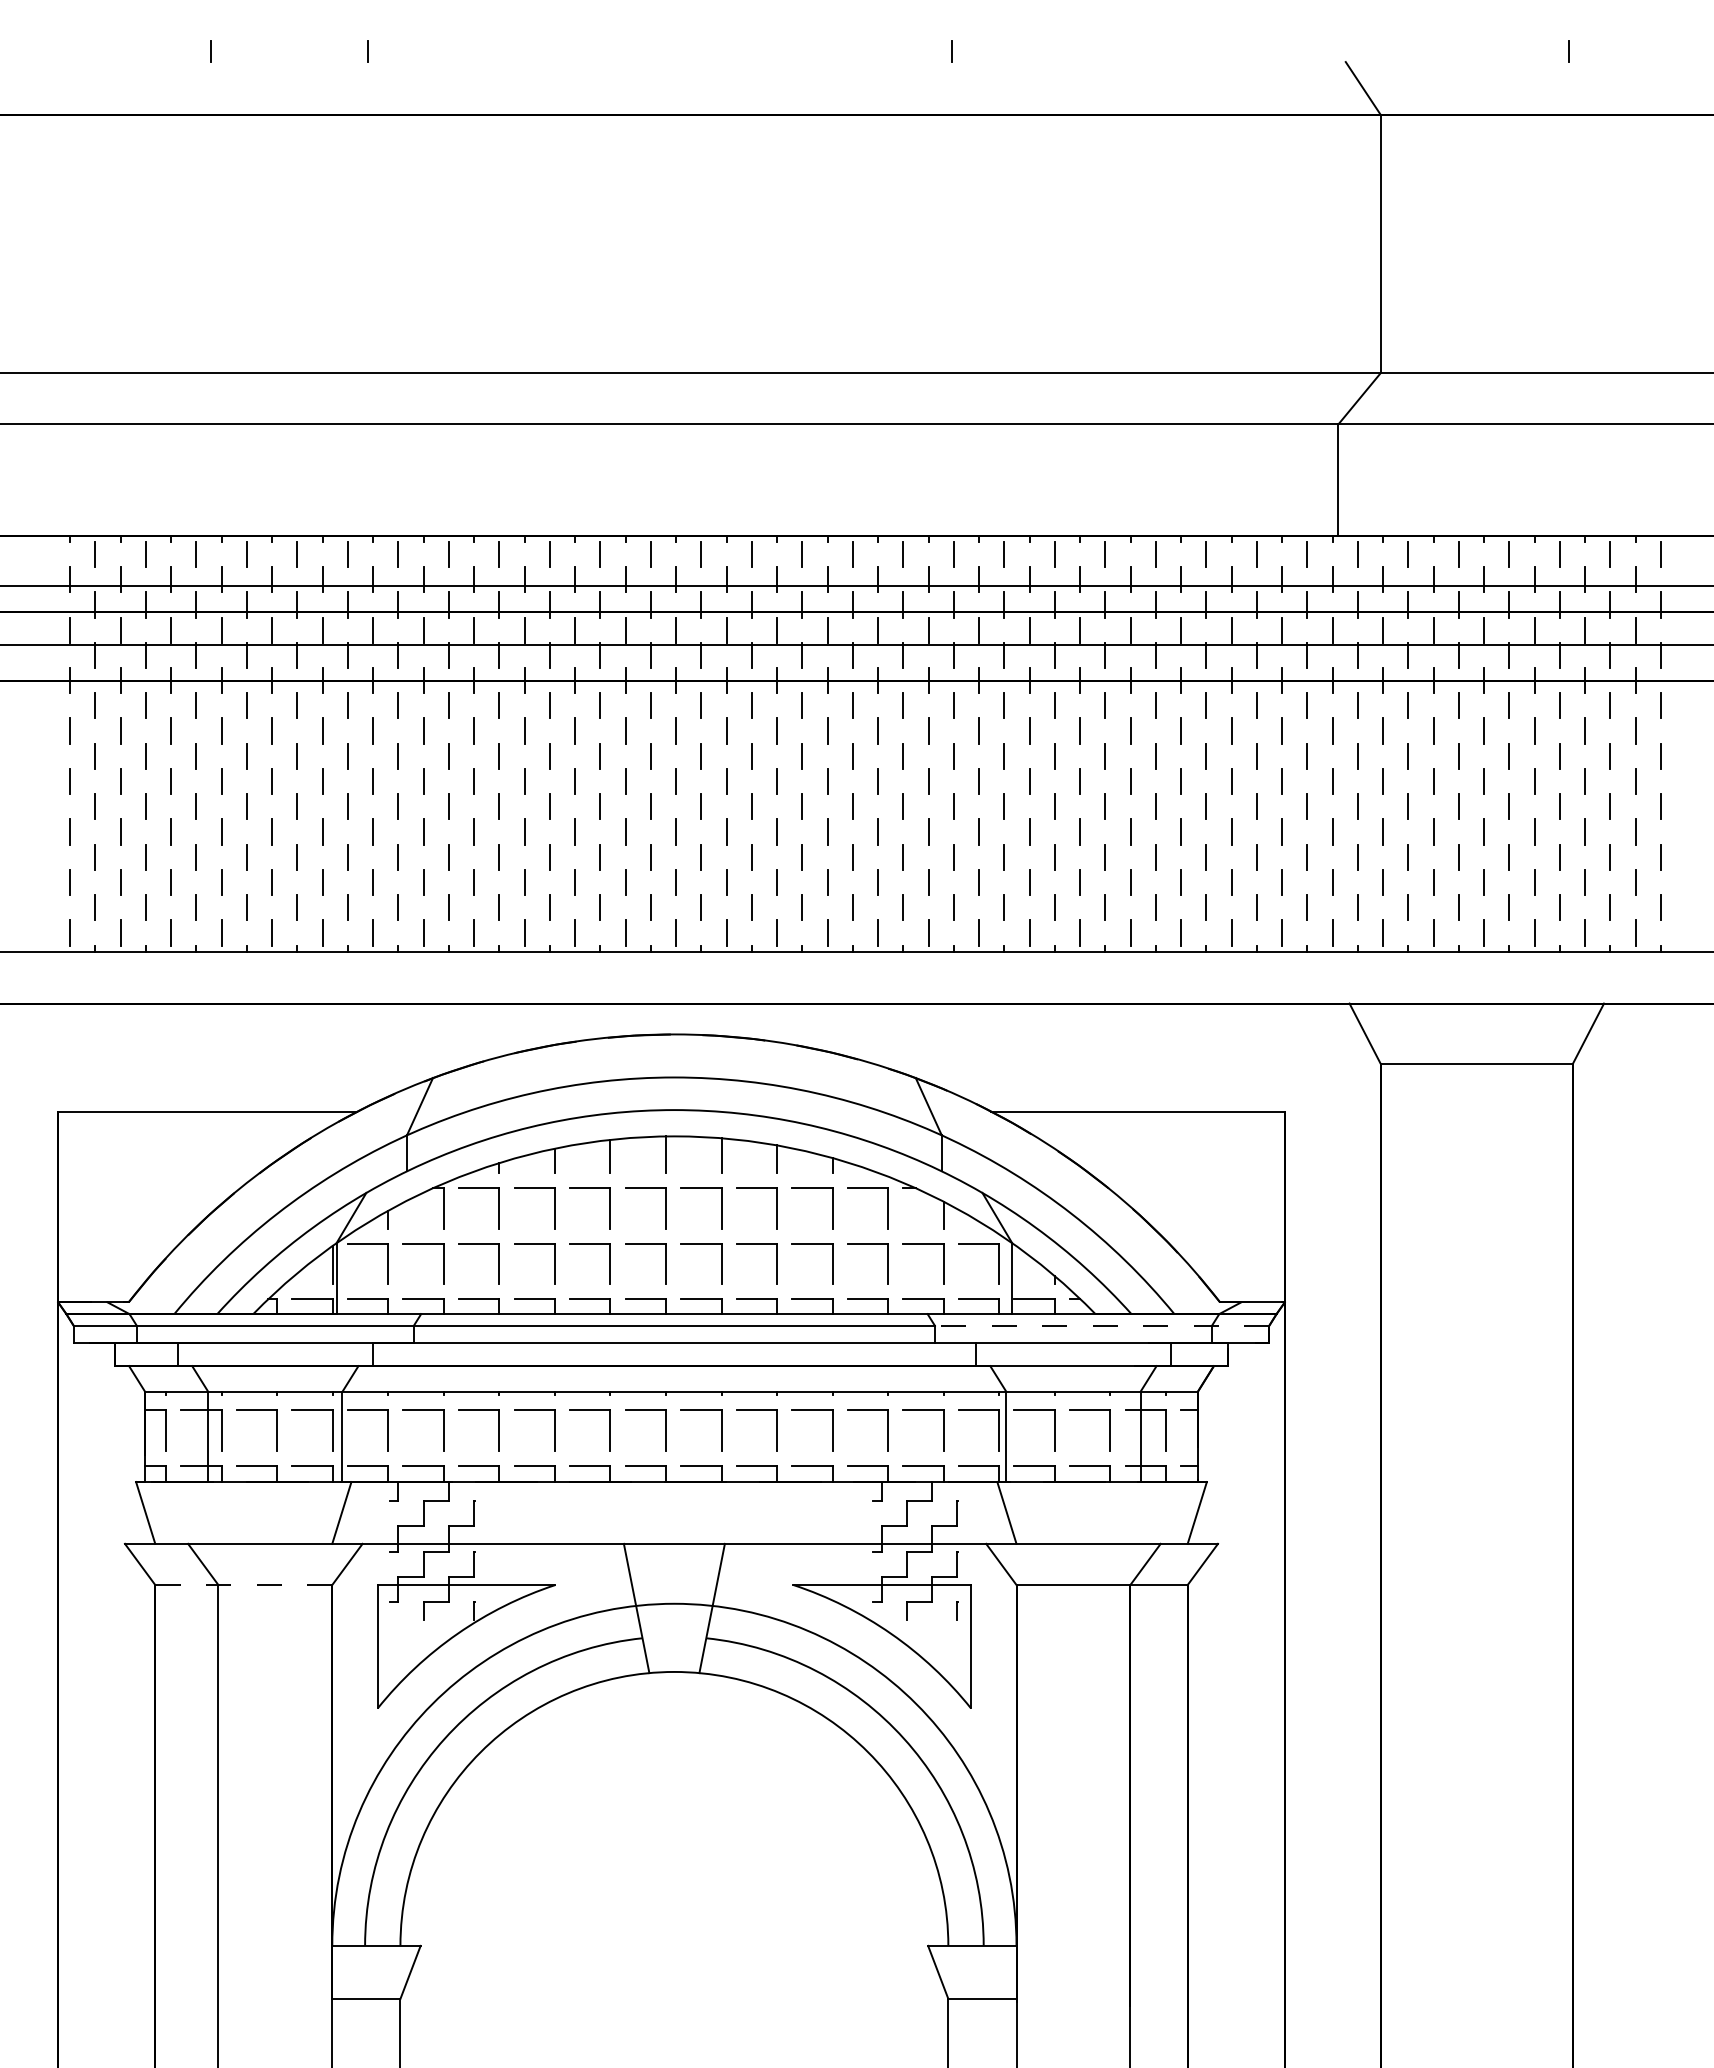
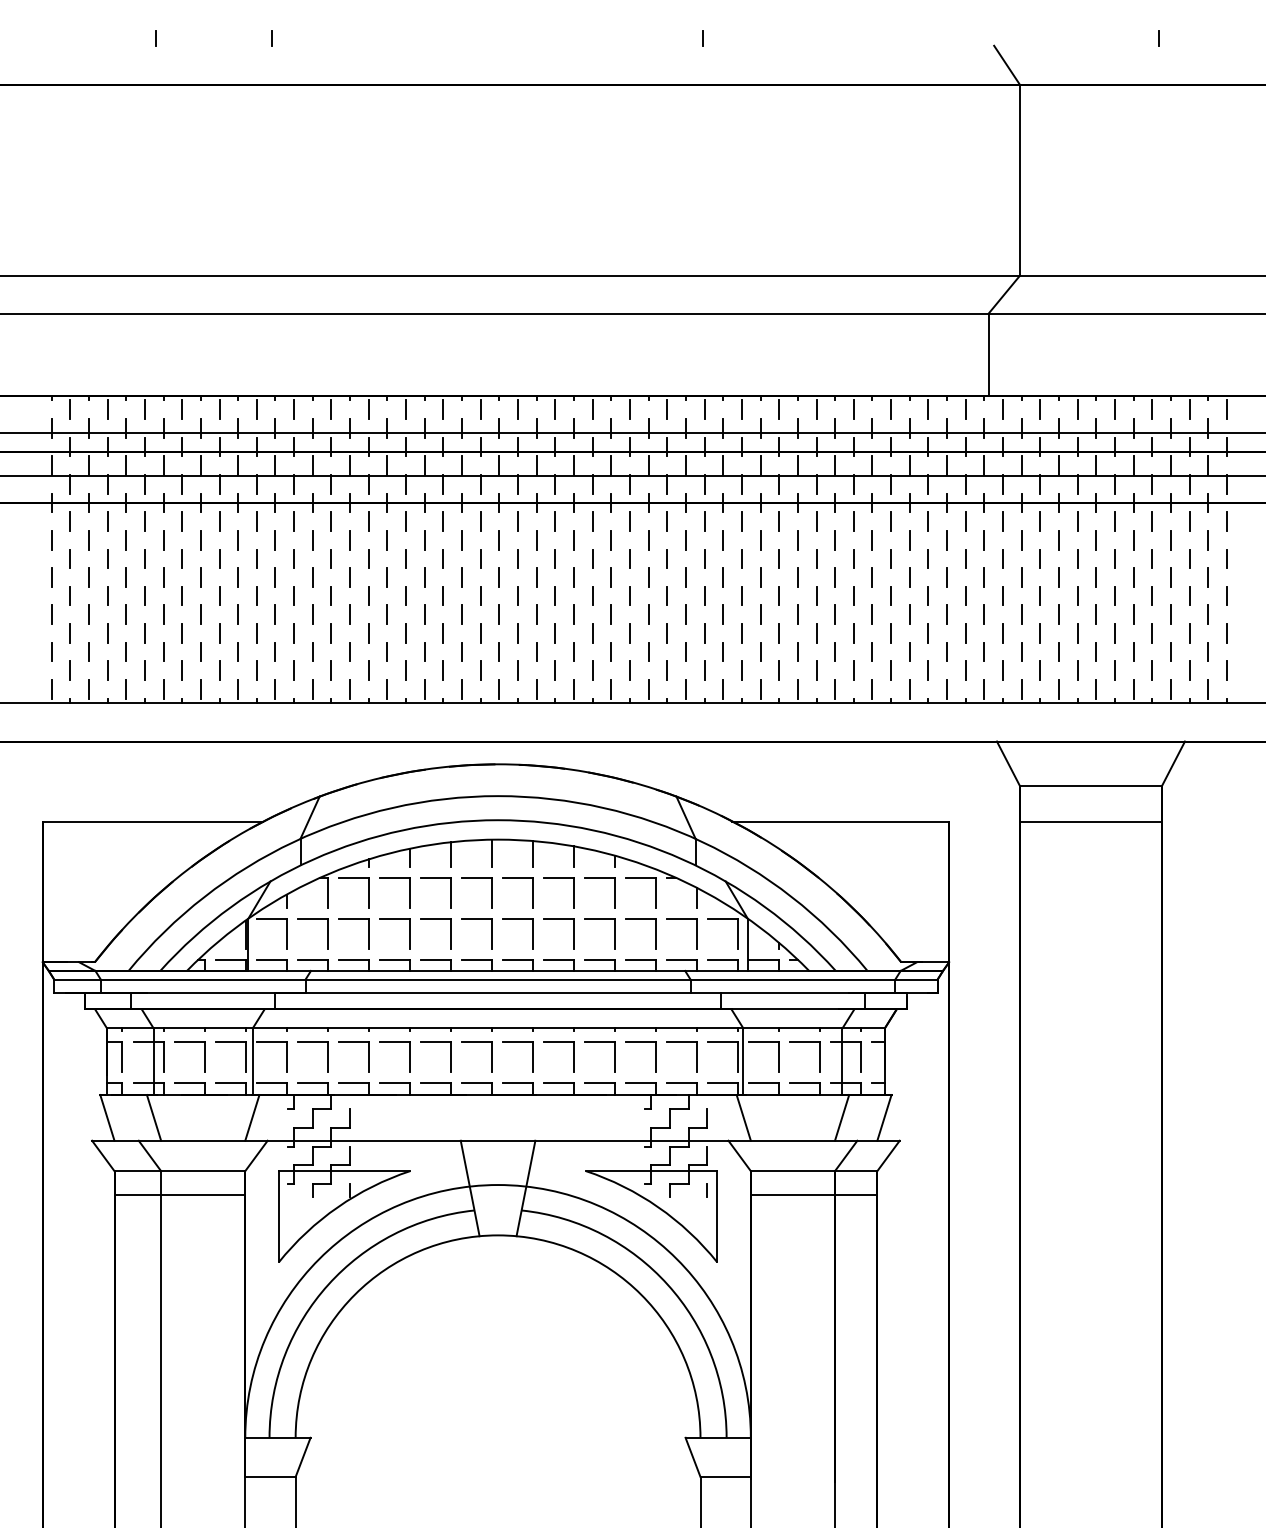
line: (1476, 1111) -> (1090, 821), added
line: (1101, 1325) -> (813, 979), dashed -> solid
line: (208, 1512) -> (153, 1117), added
line: (1139, 1512) -> (841, 1117), added
line: (243, 1585) -> (179, 1171), dashed -> solid
line: (243, 1617) -> (179, 1195), added
line: (1101, 1617) -> (813, 1195), added

